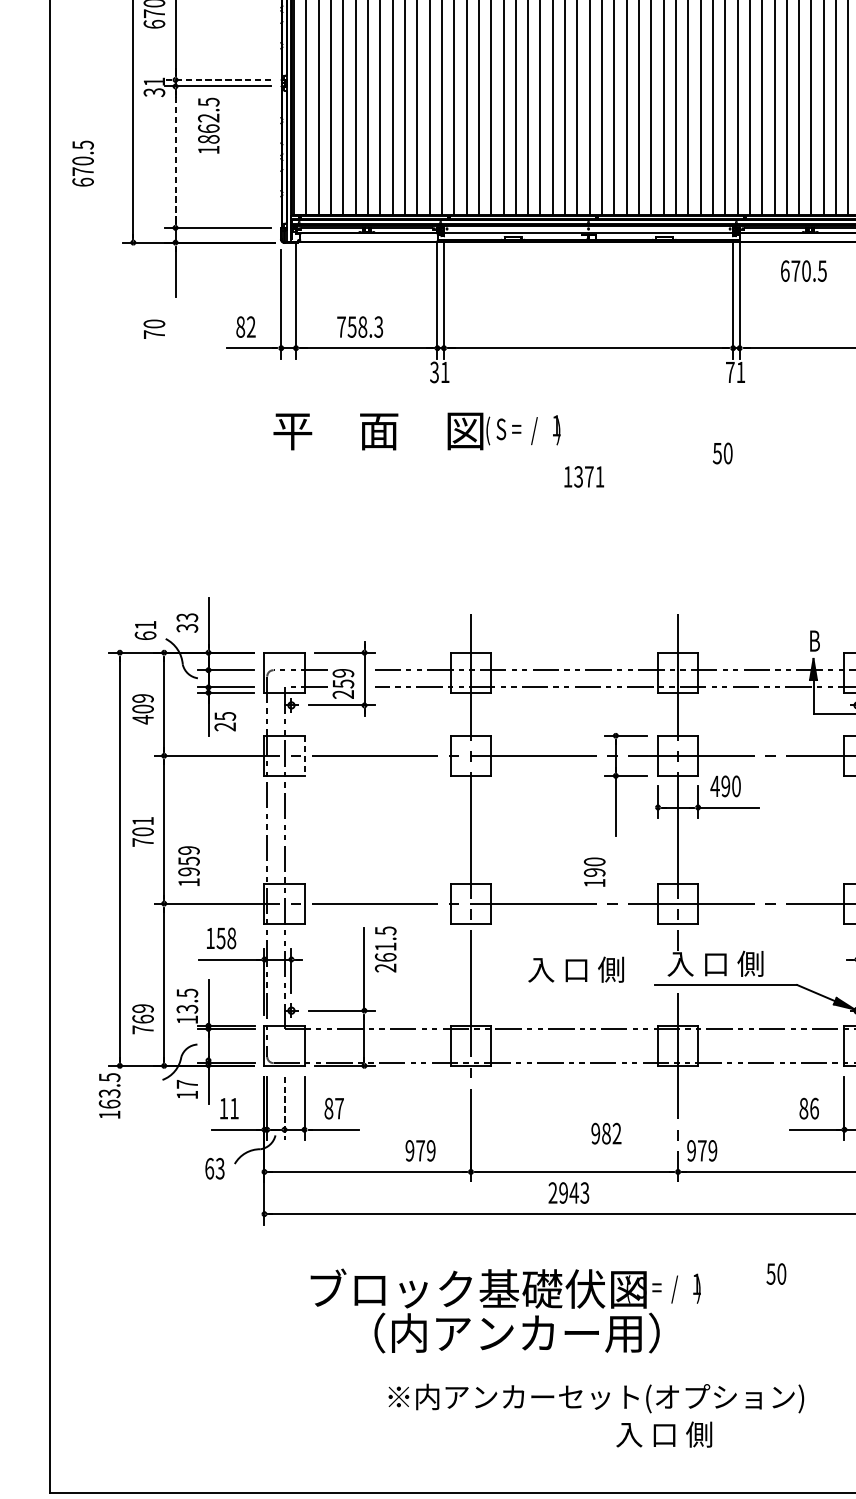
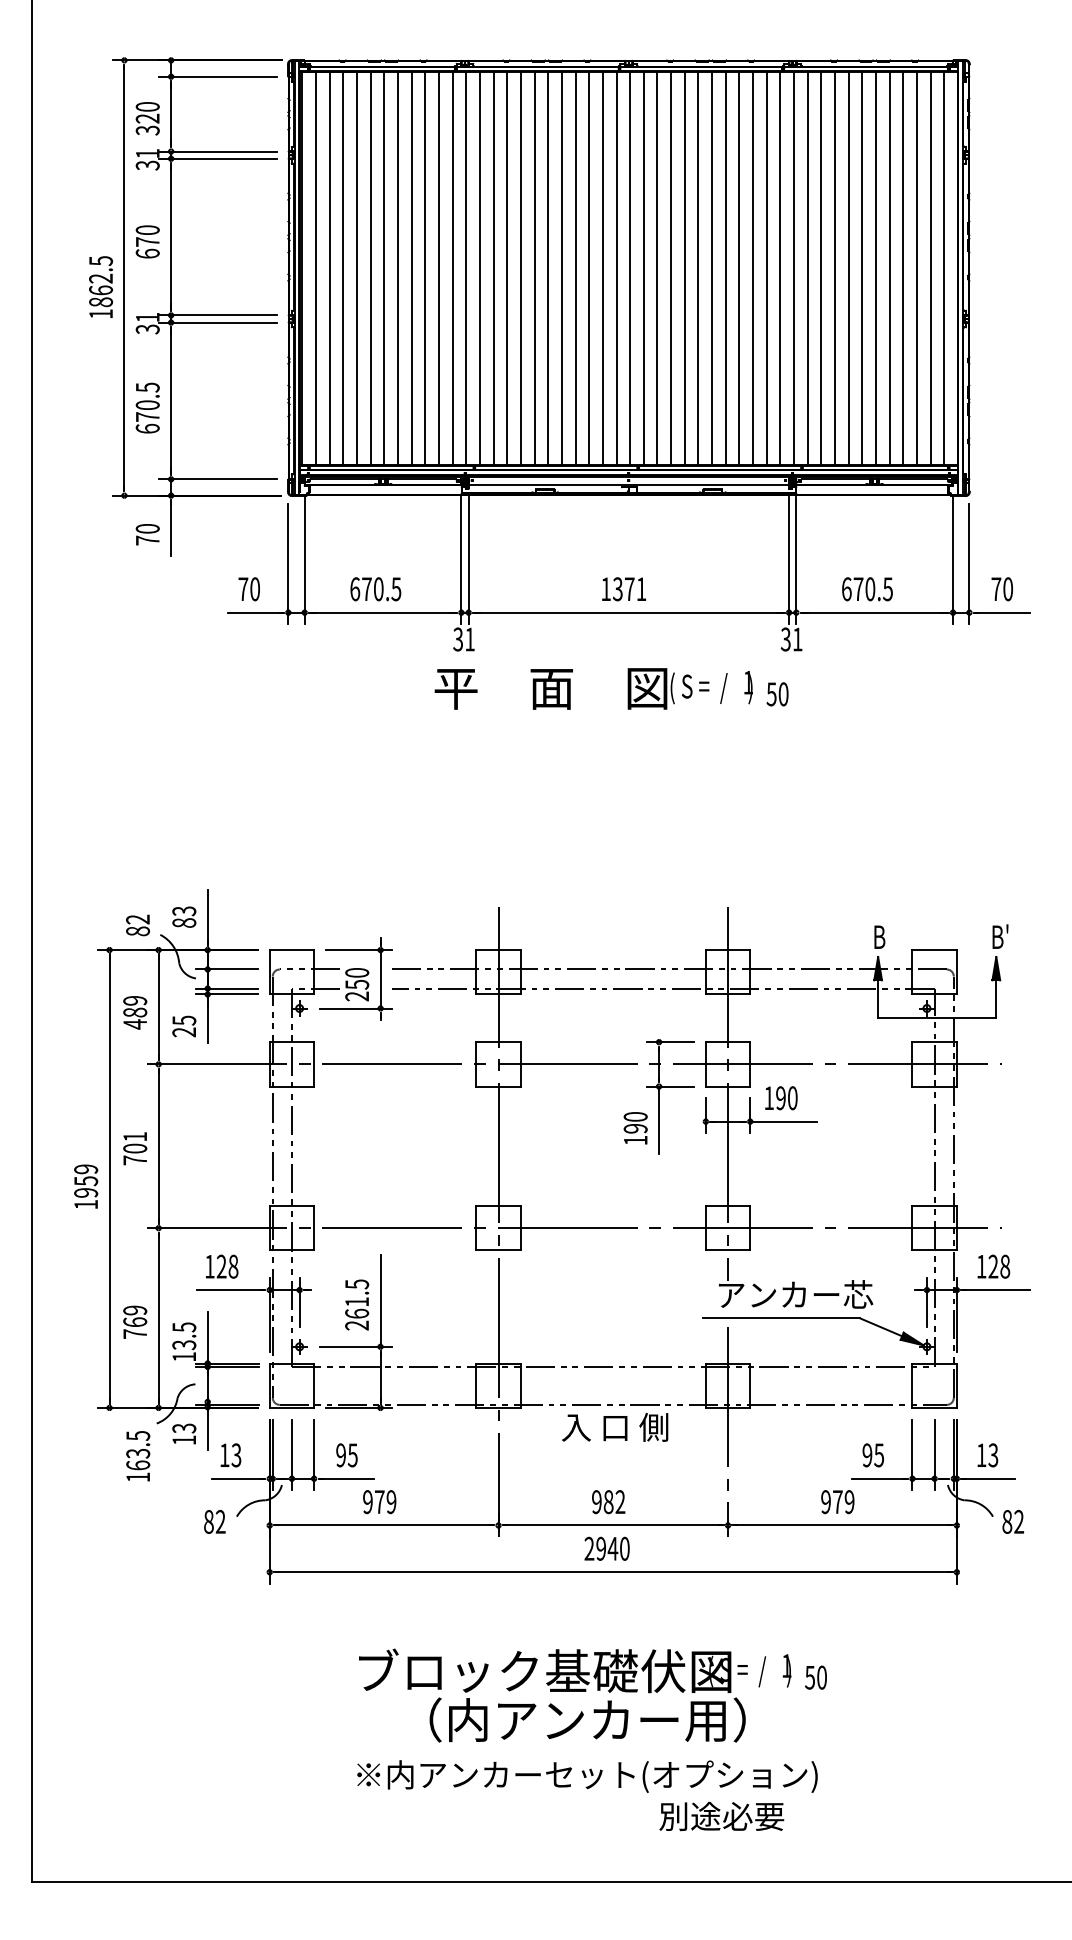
line: (218, 80) -> (218, 315), dashed -> solid
text: (209, 125) -> (101, 286), moved
line: (175, 156) -> (171, 400), dashed -> solid
text: (82, 163) -> (147, 407), moved
text: (803, 271) -> (867, 589), moved
text: (245, 327) -> (248, 589), 82 -> 70
text: (359, 327) -> (375, 589), 758.3 -> 670.5
text: (154, 329) -> (147, 534), moved
text: (729, 372) -> (785, 639), 71 -> 31
text: (416, 431) -> (593, 688), moved
text: (722, 453) -> (777, 694), moved
text: (583, 477) -> (623, 589), moved
text: (187, 628) -> (184, 923), 33 -> 83
text: (145, 630) -> (137, 925), 61 -> 82
text: (343, 672) -> (357, 972), 259 -> 250
text: (143, 709) -> (135, 1012), 409 -> 489
text: (225, 721) -> (184, 1026), moved
line: (304, 755) -> (314, 1064), dashed -> solid
text: (714, 785) -> (768, 1097), 490 -> 190
text: (189, 866) -> (86, 1186), moved
text: (594, 872) -> (635, 1128), moved
text: (220, 938) -> (221, 1266), 158 -> 128
text: (386, 949) -> (357, 1304), moved
text: (738, 963) -> (794, 1294), 入 口 側 -> アンカー芯
text: (576, 969) -> (615, 1427), moved
text: (143, 1018) -> (135, 1321), moved
text: (187, 1084) -> (184, 1428), 17 -> 13
text: (109, 1096) -> (138, 1456), moved
text: (234, 1108) -> (236, 1455), 11 -> 13
line: (284, 1108) -> (291, 1455), dashed -> solid
text: (333, 1108) -> (346, 1455), 87 -> 95
text: (809, 1108) -> (873, 1455), 86 -> 95
text: (606, 1134) -> (608, 1502), moved
text: (420, 1151) -> (379, 1502), moved
text: (701, 1151) -> (837, 1502), moved
text: (214, 1168) -> (214, 1521), 63 -> 82
text: (584, 1192) -> (624, 1548), 2943 -> 2940
text: (775, 1273) -> (815, 1677), moved
text: (506, 1310) -> (575, 1695), moved
text: (596, 1398) -> (587, 1776), moved
text: (672, 1434) -> (721, 1816), 入 口 側 -> 別途必要

